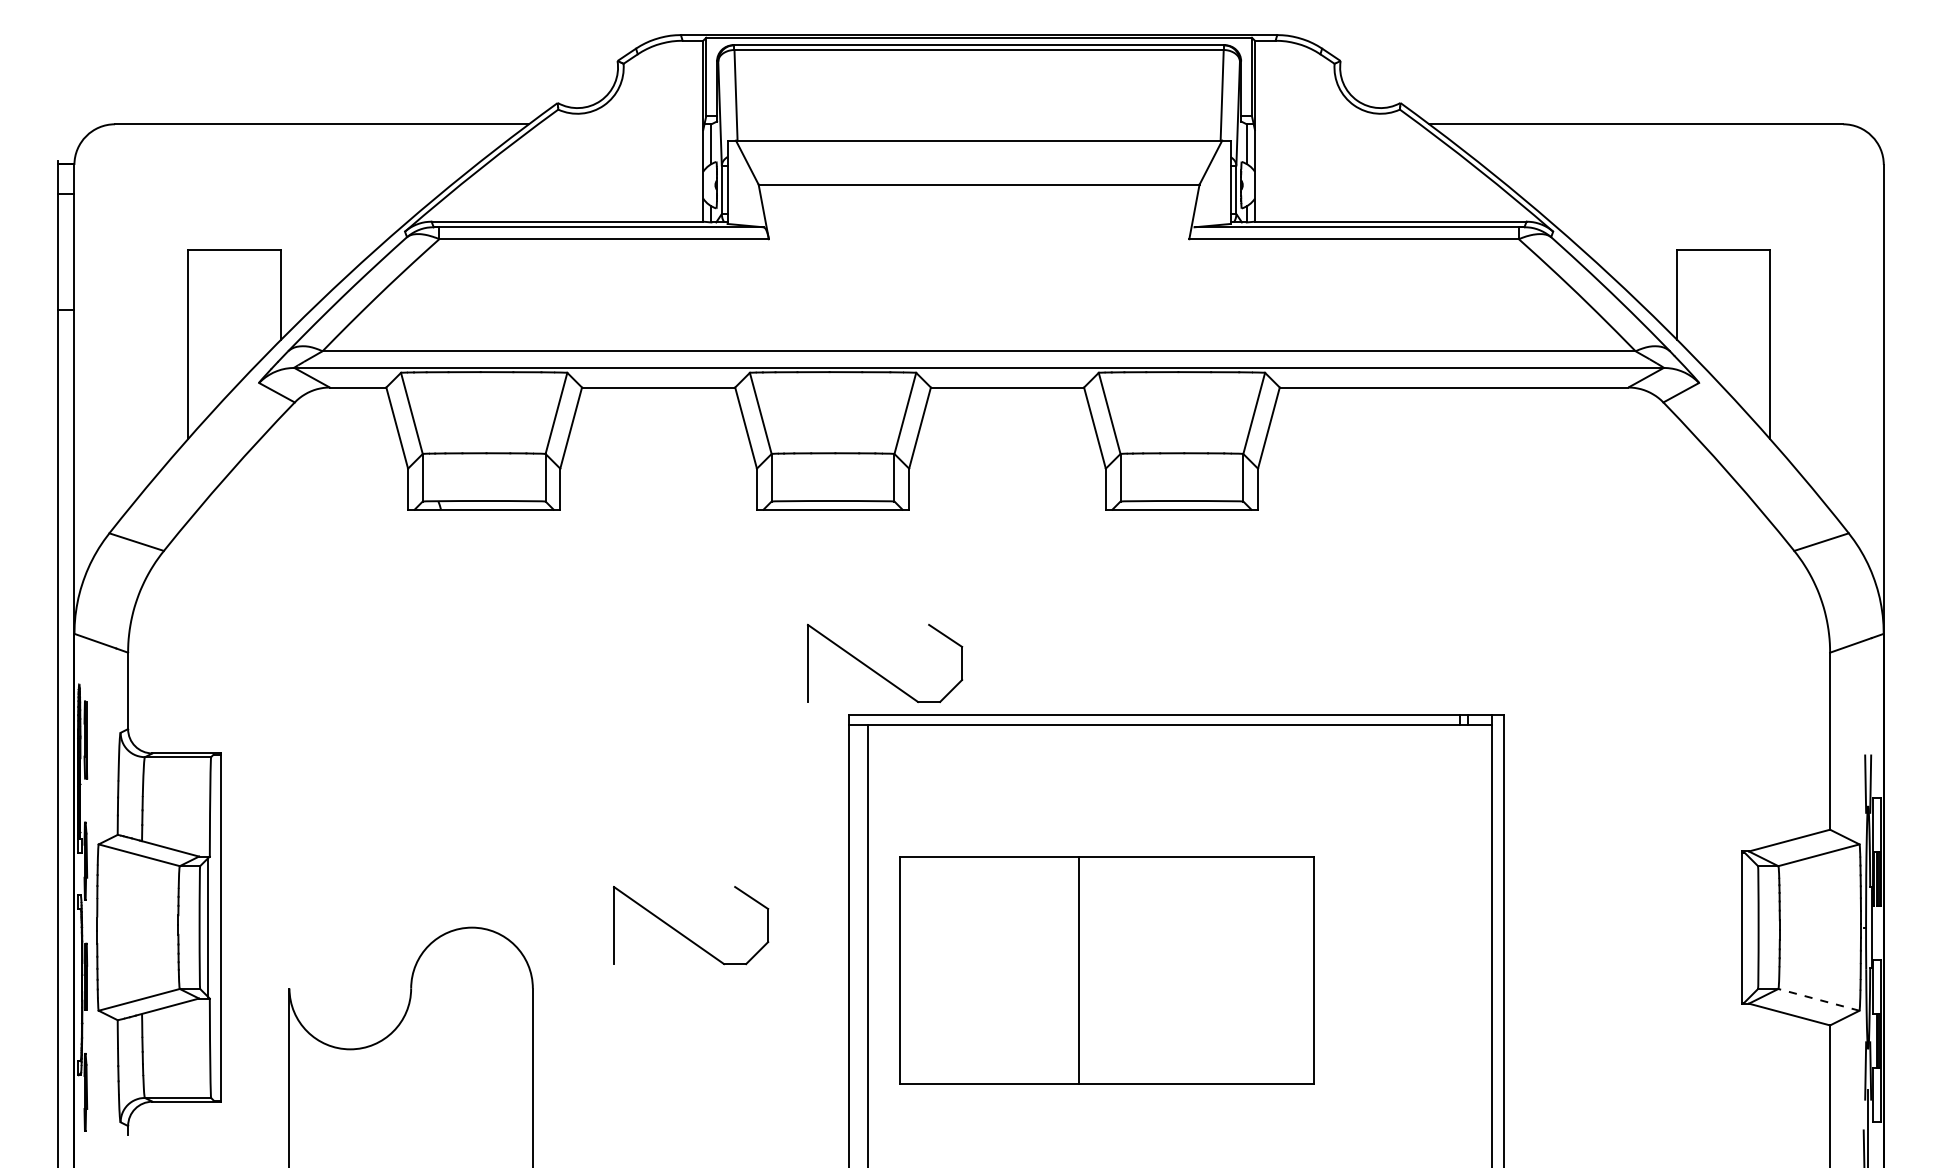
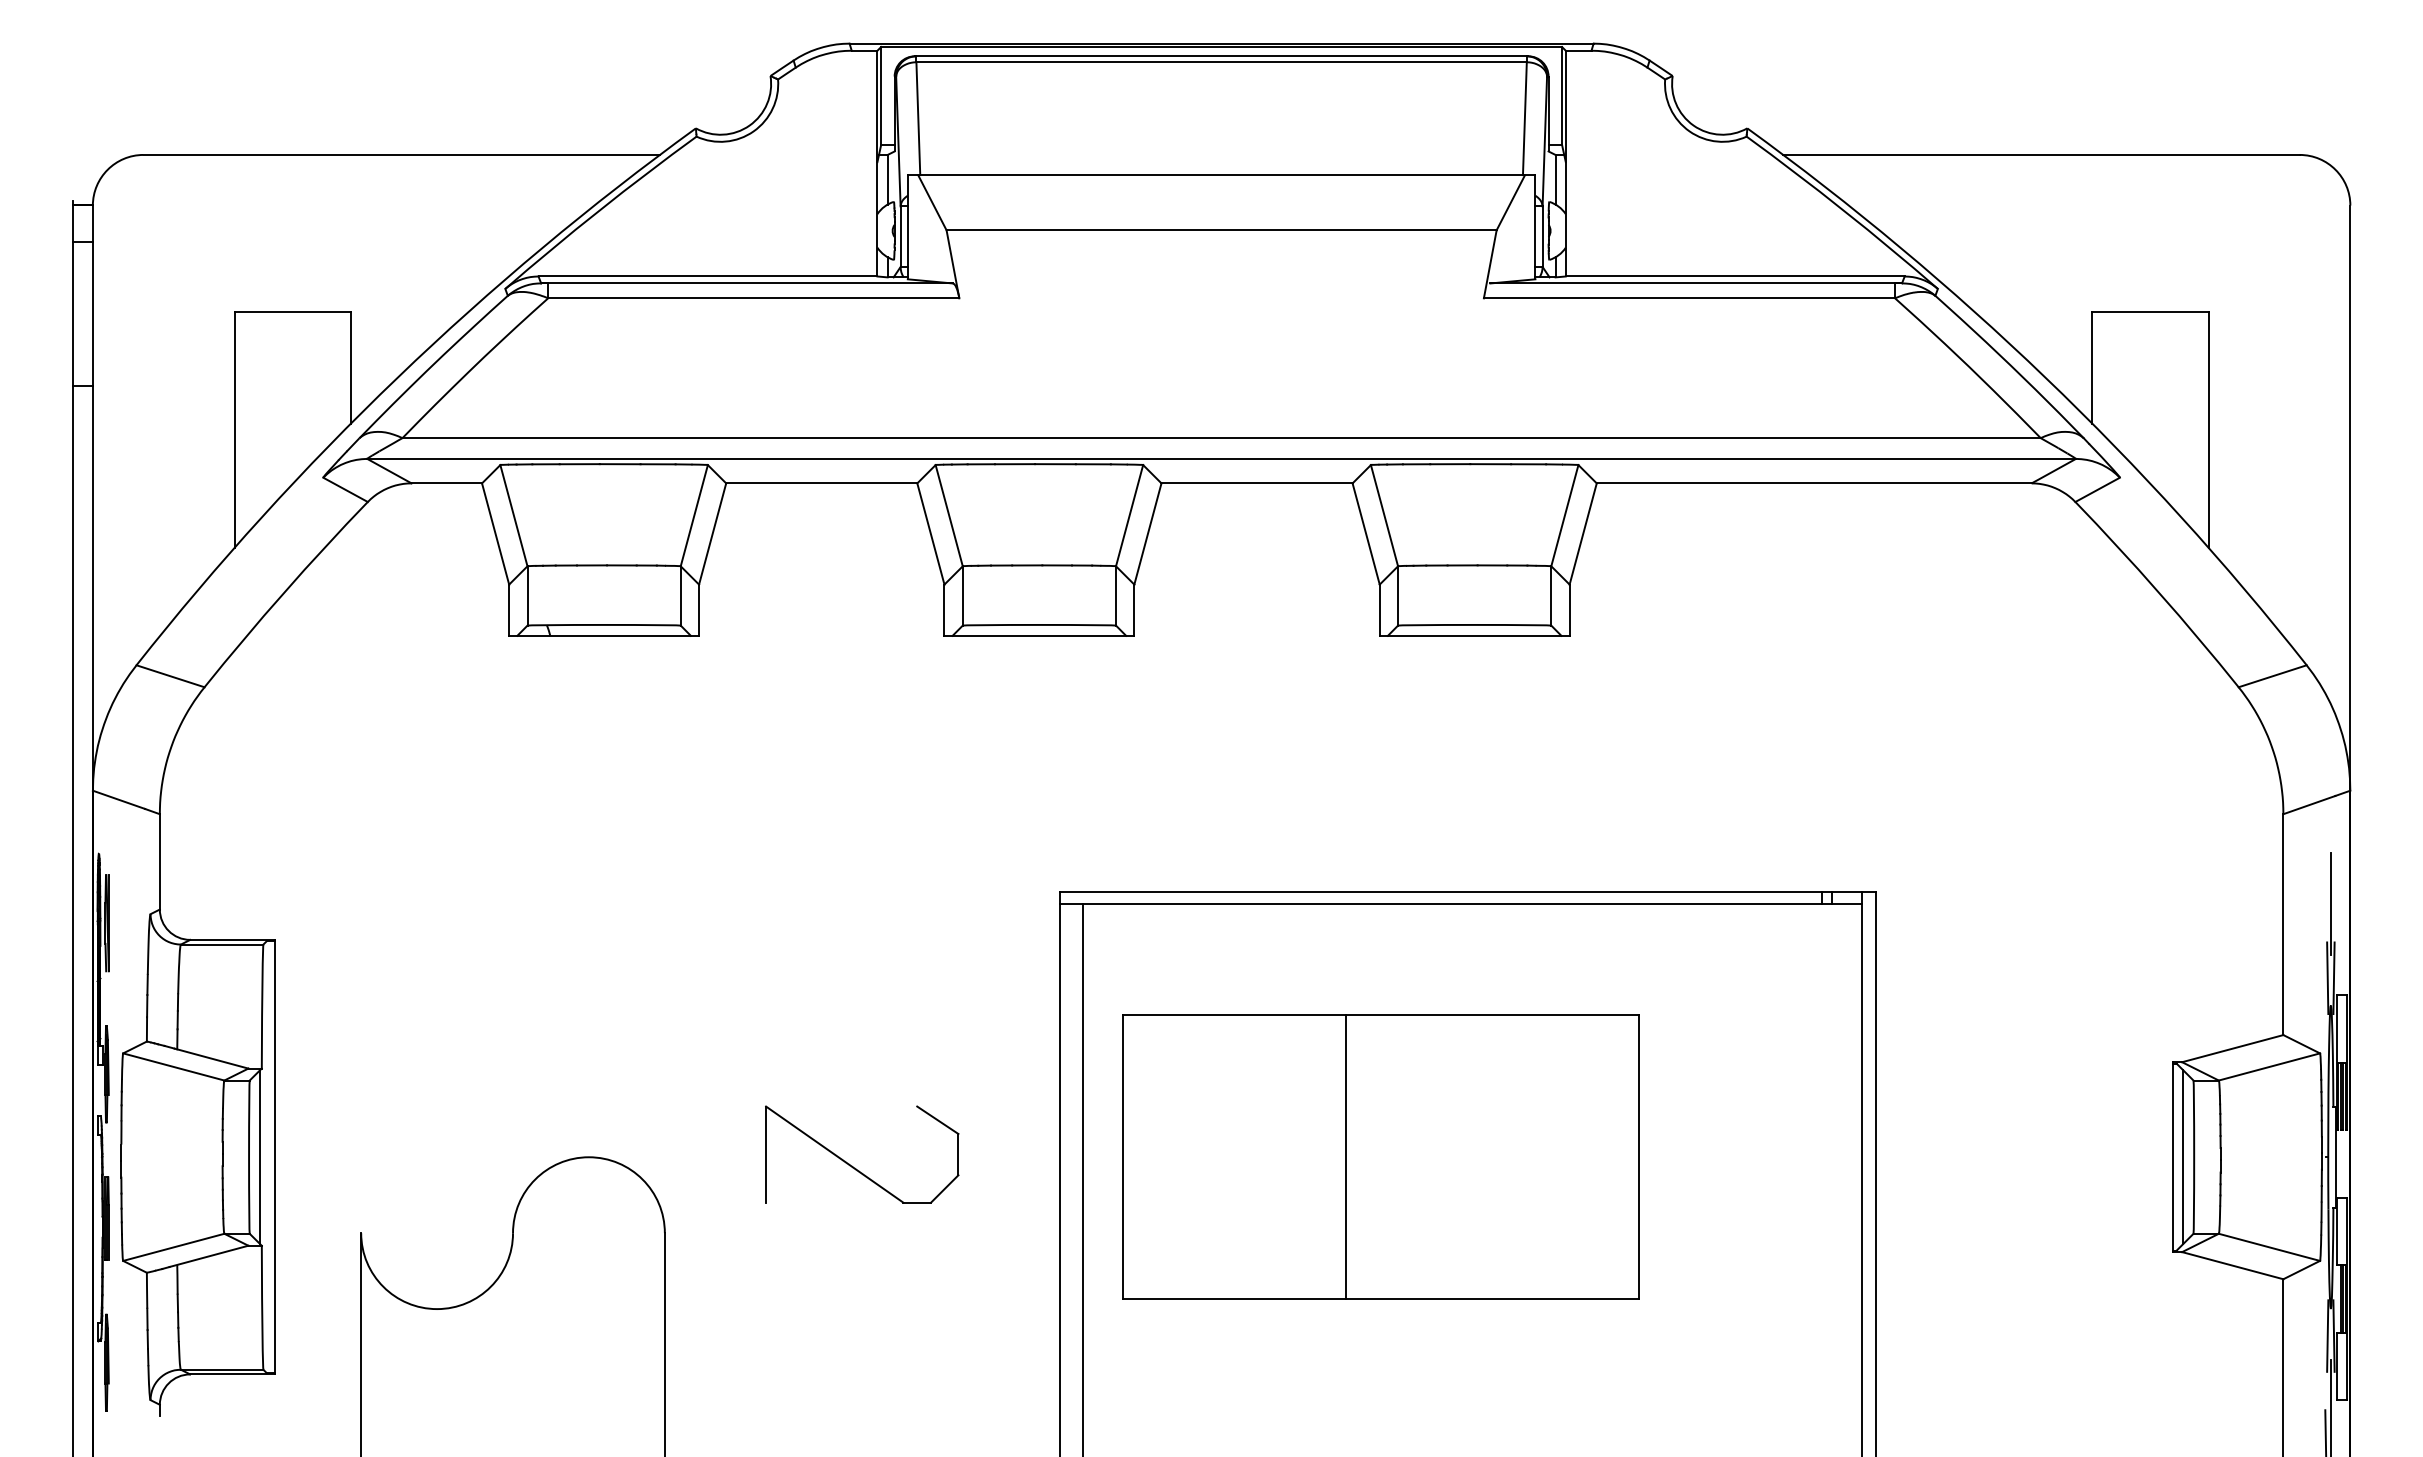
part: (877, 672) -> (1094, 838), removed
line: (1867, 724) -> (2330, 903), added
line: (1750, 927) -> (2183, 1156), added
part: (1106, 970) -> (1380, 1156), moved
line: (1818, 999) -> (2268, 1247), dashed -> solid

